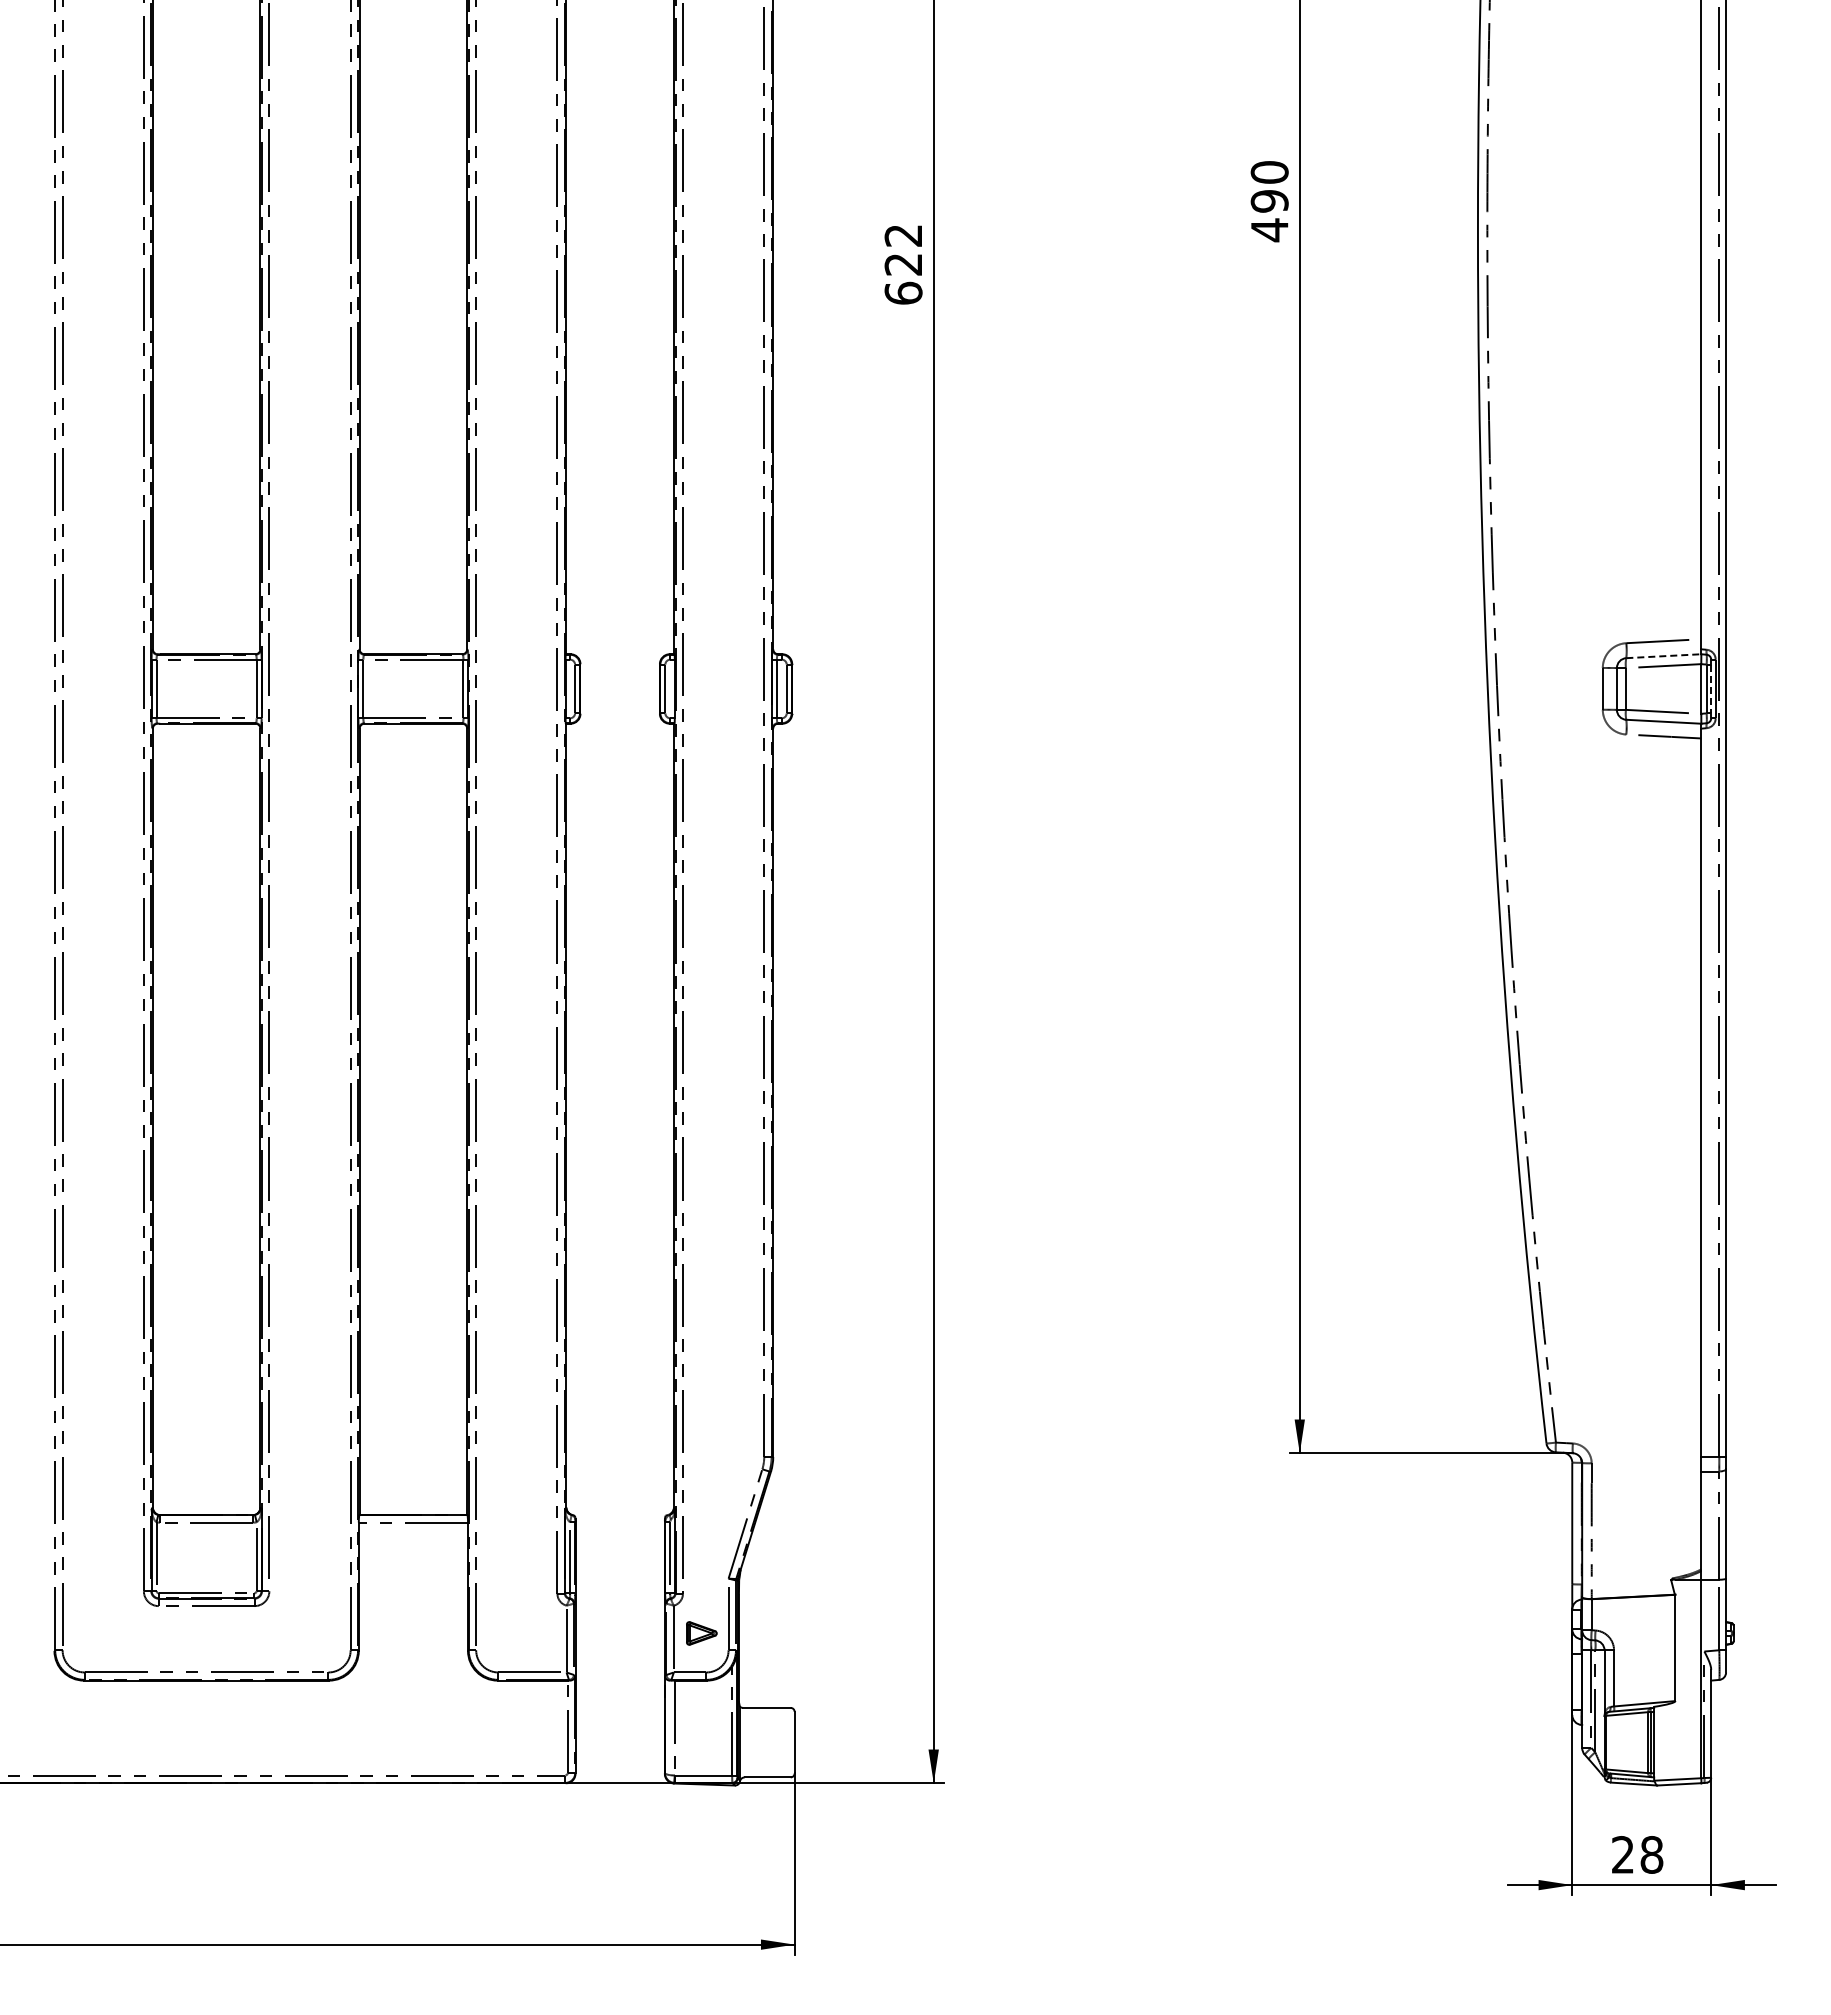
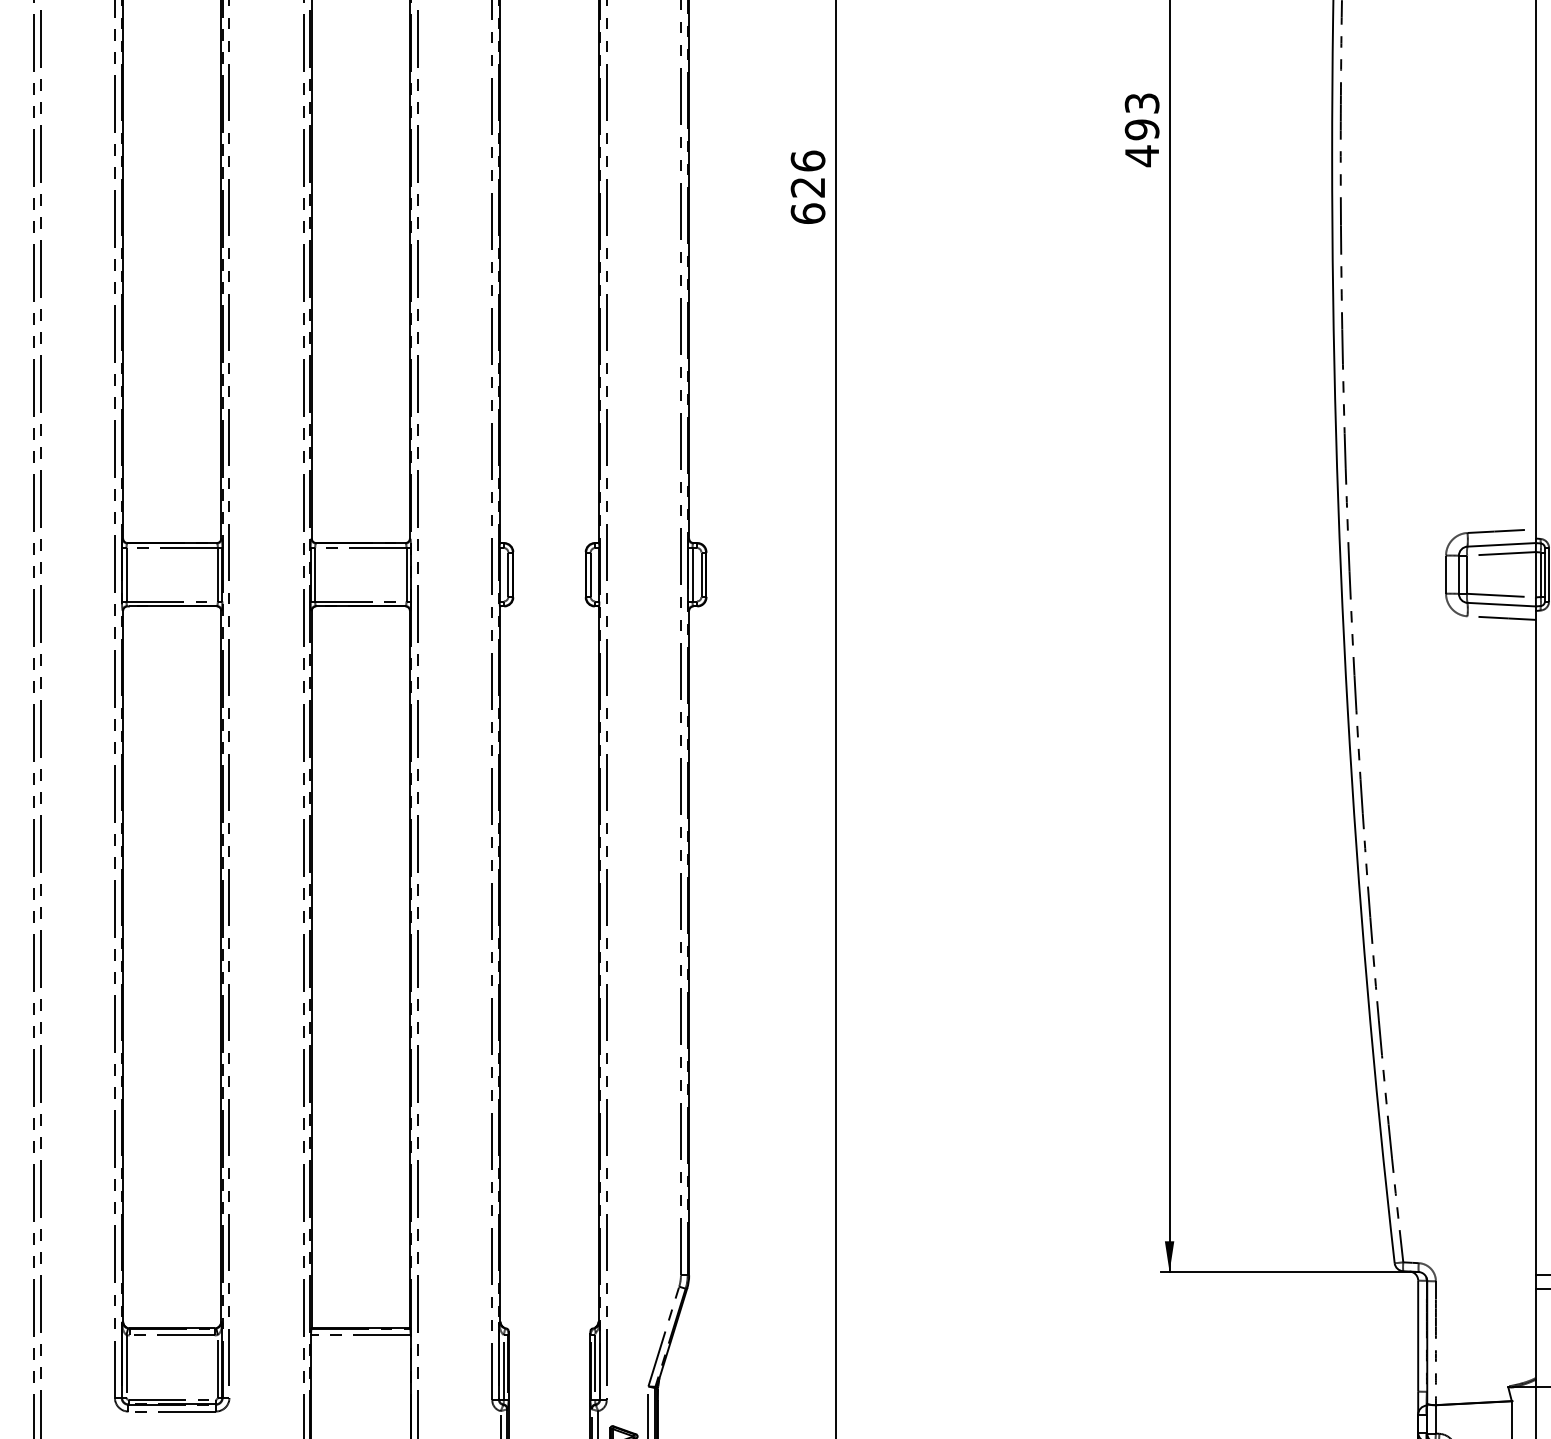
text: (1269, 172) -> (1141, 103), 490 -> 493
text: (903, 235) -> (808, 160), 622 -> 626
line: (1663, 656) -> (1501, 545), dashed -> solid
line: (1711, 689) -> (1545, 575), dashed -> solid

